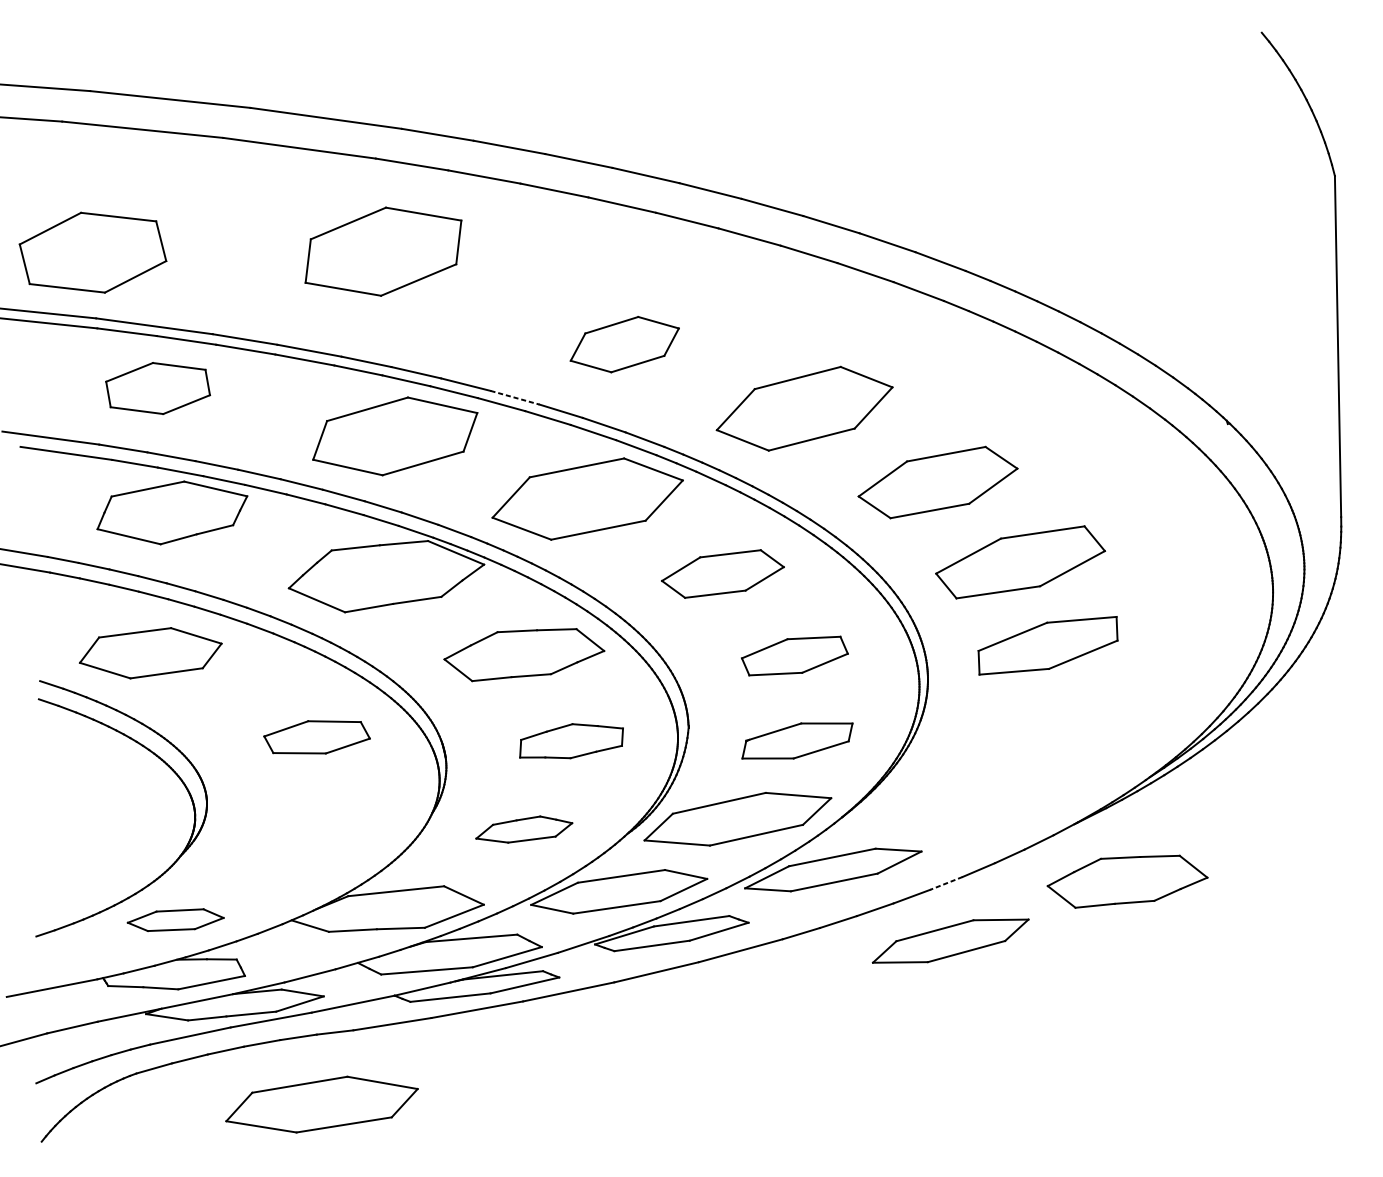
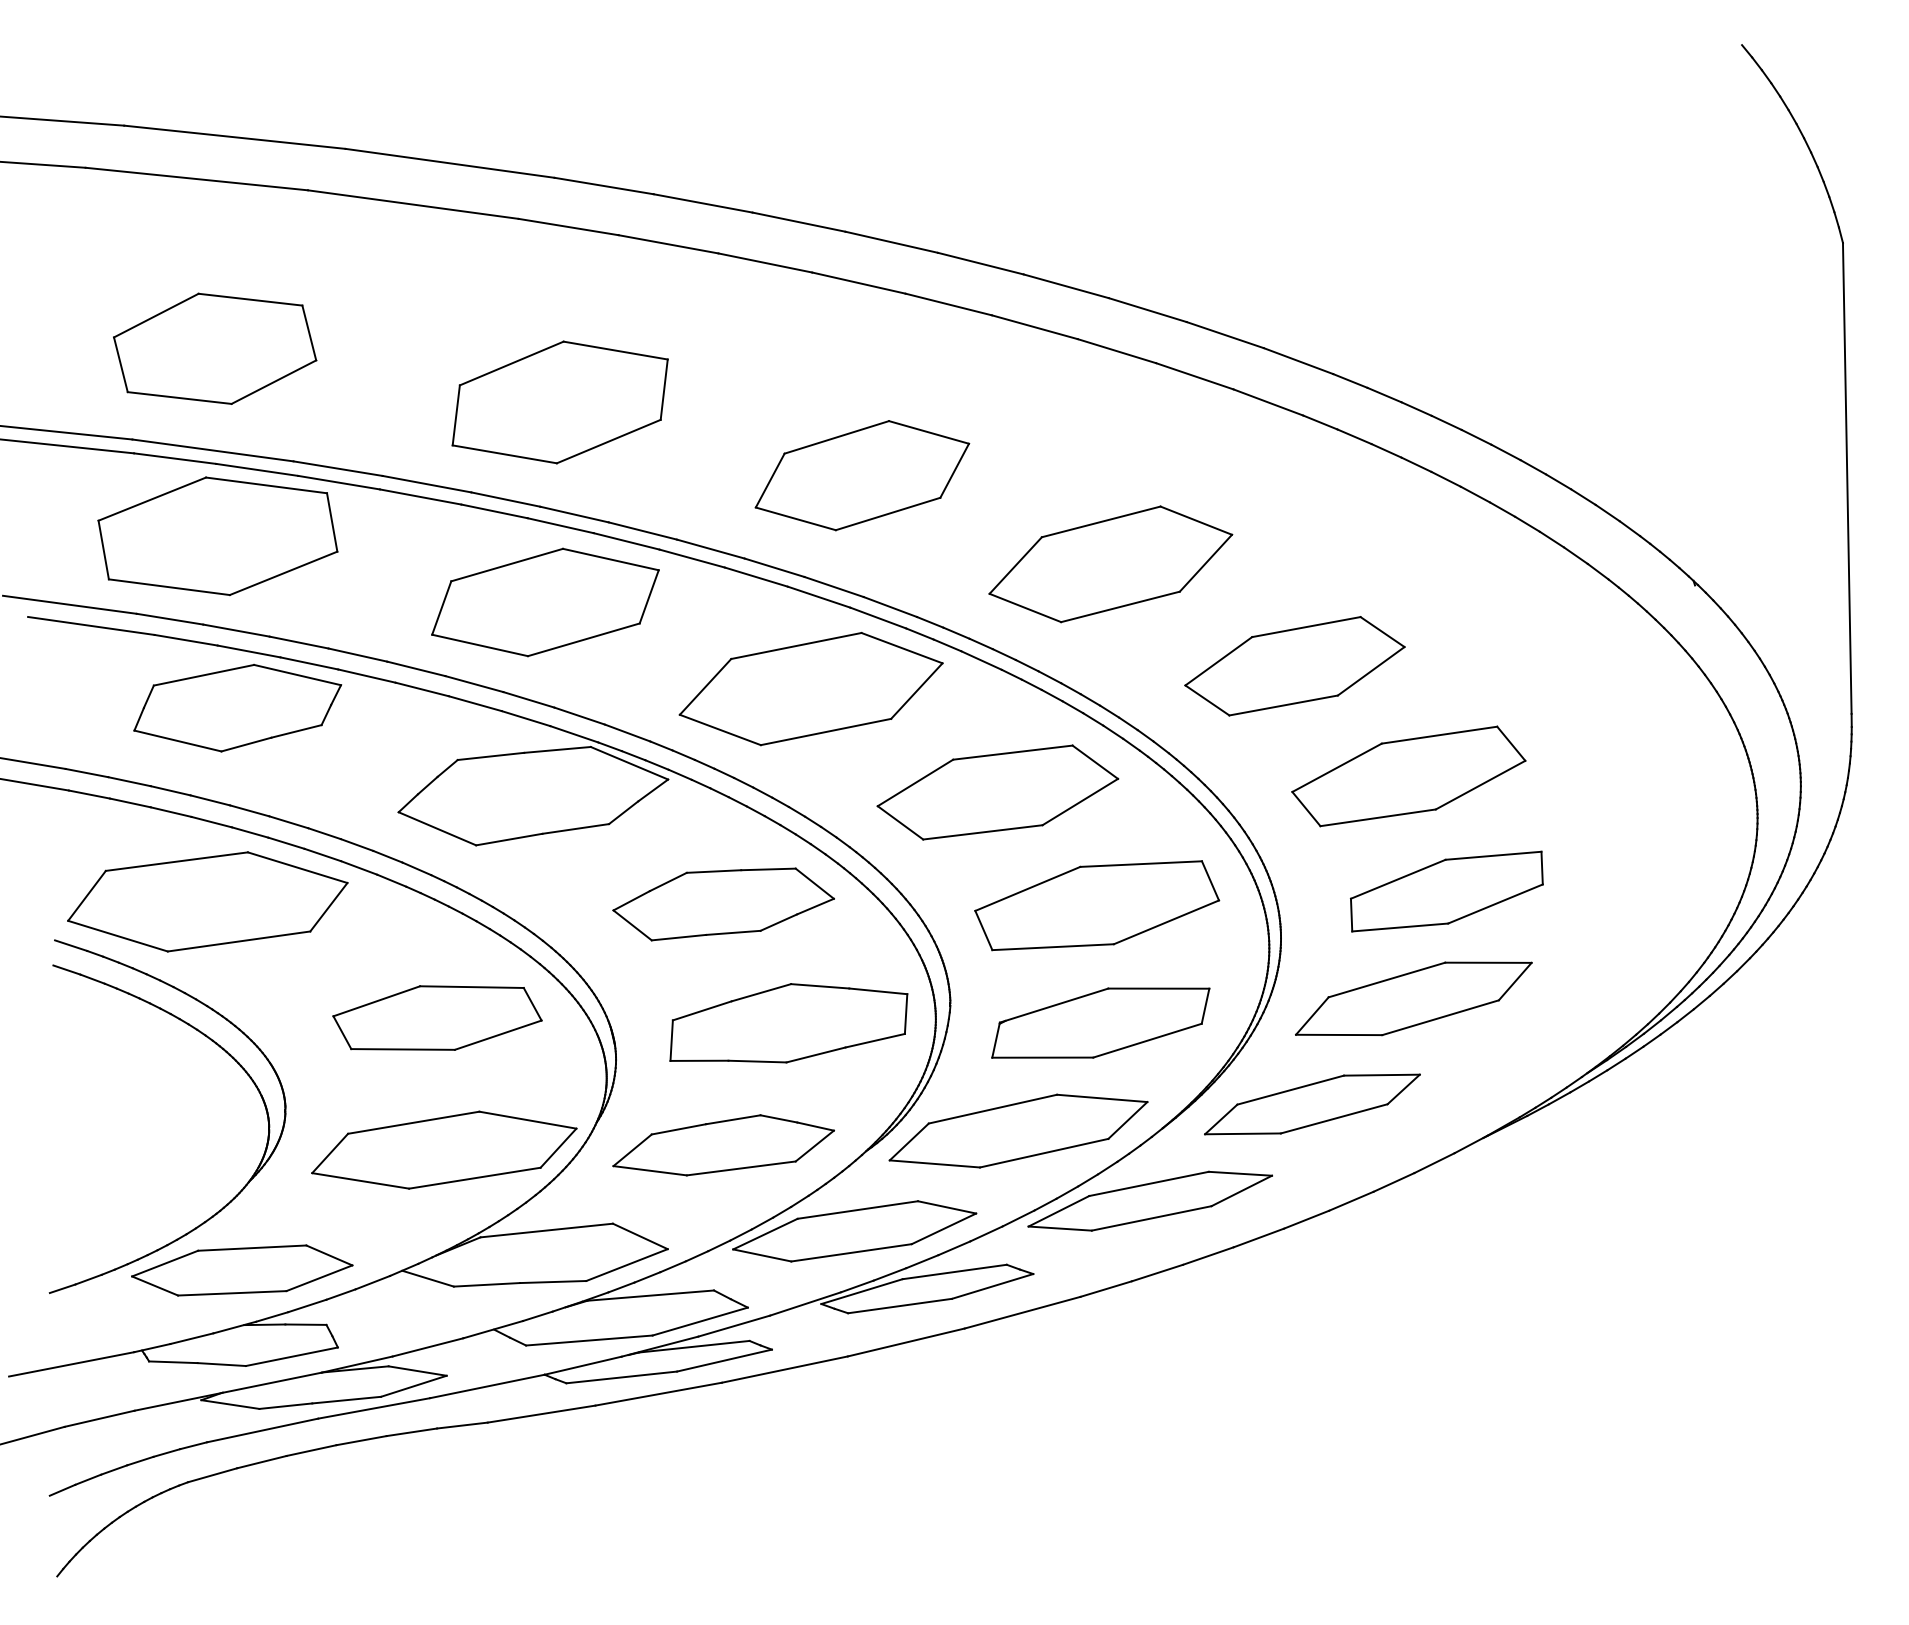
part: (382, 251) -> (559, 402), moved
part: (93, 252) -> (215, 348), moved
part: (624, 344) -> (862, 475), size x1.43
part: (157, 388) -> (217, 536), size x1.67
line: (515, 398) -> (711, 549), dashed -> solid
part: (722, 574) -> (997, 792), size x1.43
part: (150, 652) -> (207, 901), size x1.43
part: (795, 655) -> (1097, 905), size x1.67
part: (1023, 723) -> (1413, 998), added
part: (317, 736) -> (437, 1017), size x1.43
part: (797, 740) -> (1100, 1022), size x1.43
part: (571, 741) -> (788, 1023), size x1.67
part: (524, 829) -> (723, 1145), size x1.67
part: (1127, 881) -> (1556, 1217), removed
line: (946, 883) -> (1306, 1219), dashed -> solid
part: (175, 920) -> (242, 1270), size x1.67
part: (950, 941) -> (1312, 1104), moved
part: (322, 1104) -> (444, 1149), moved

